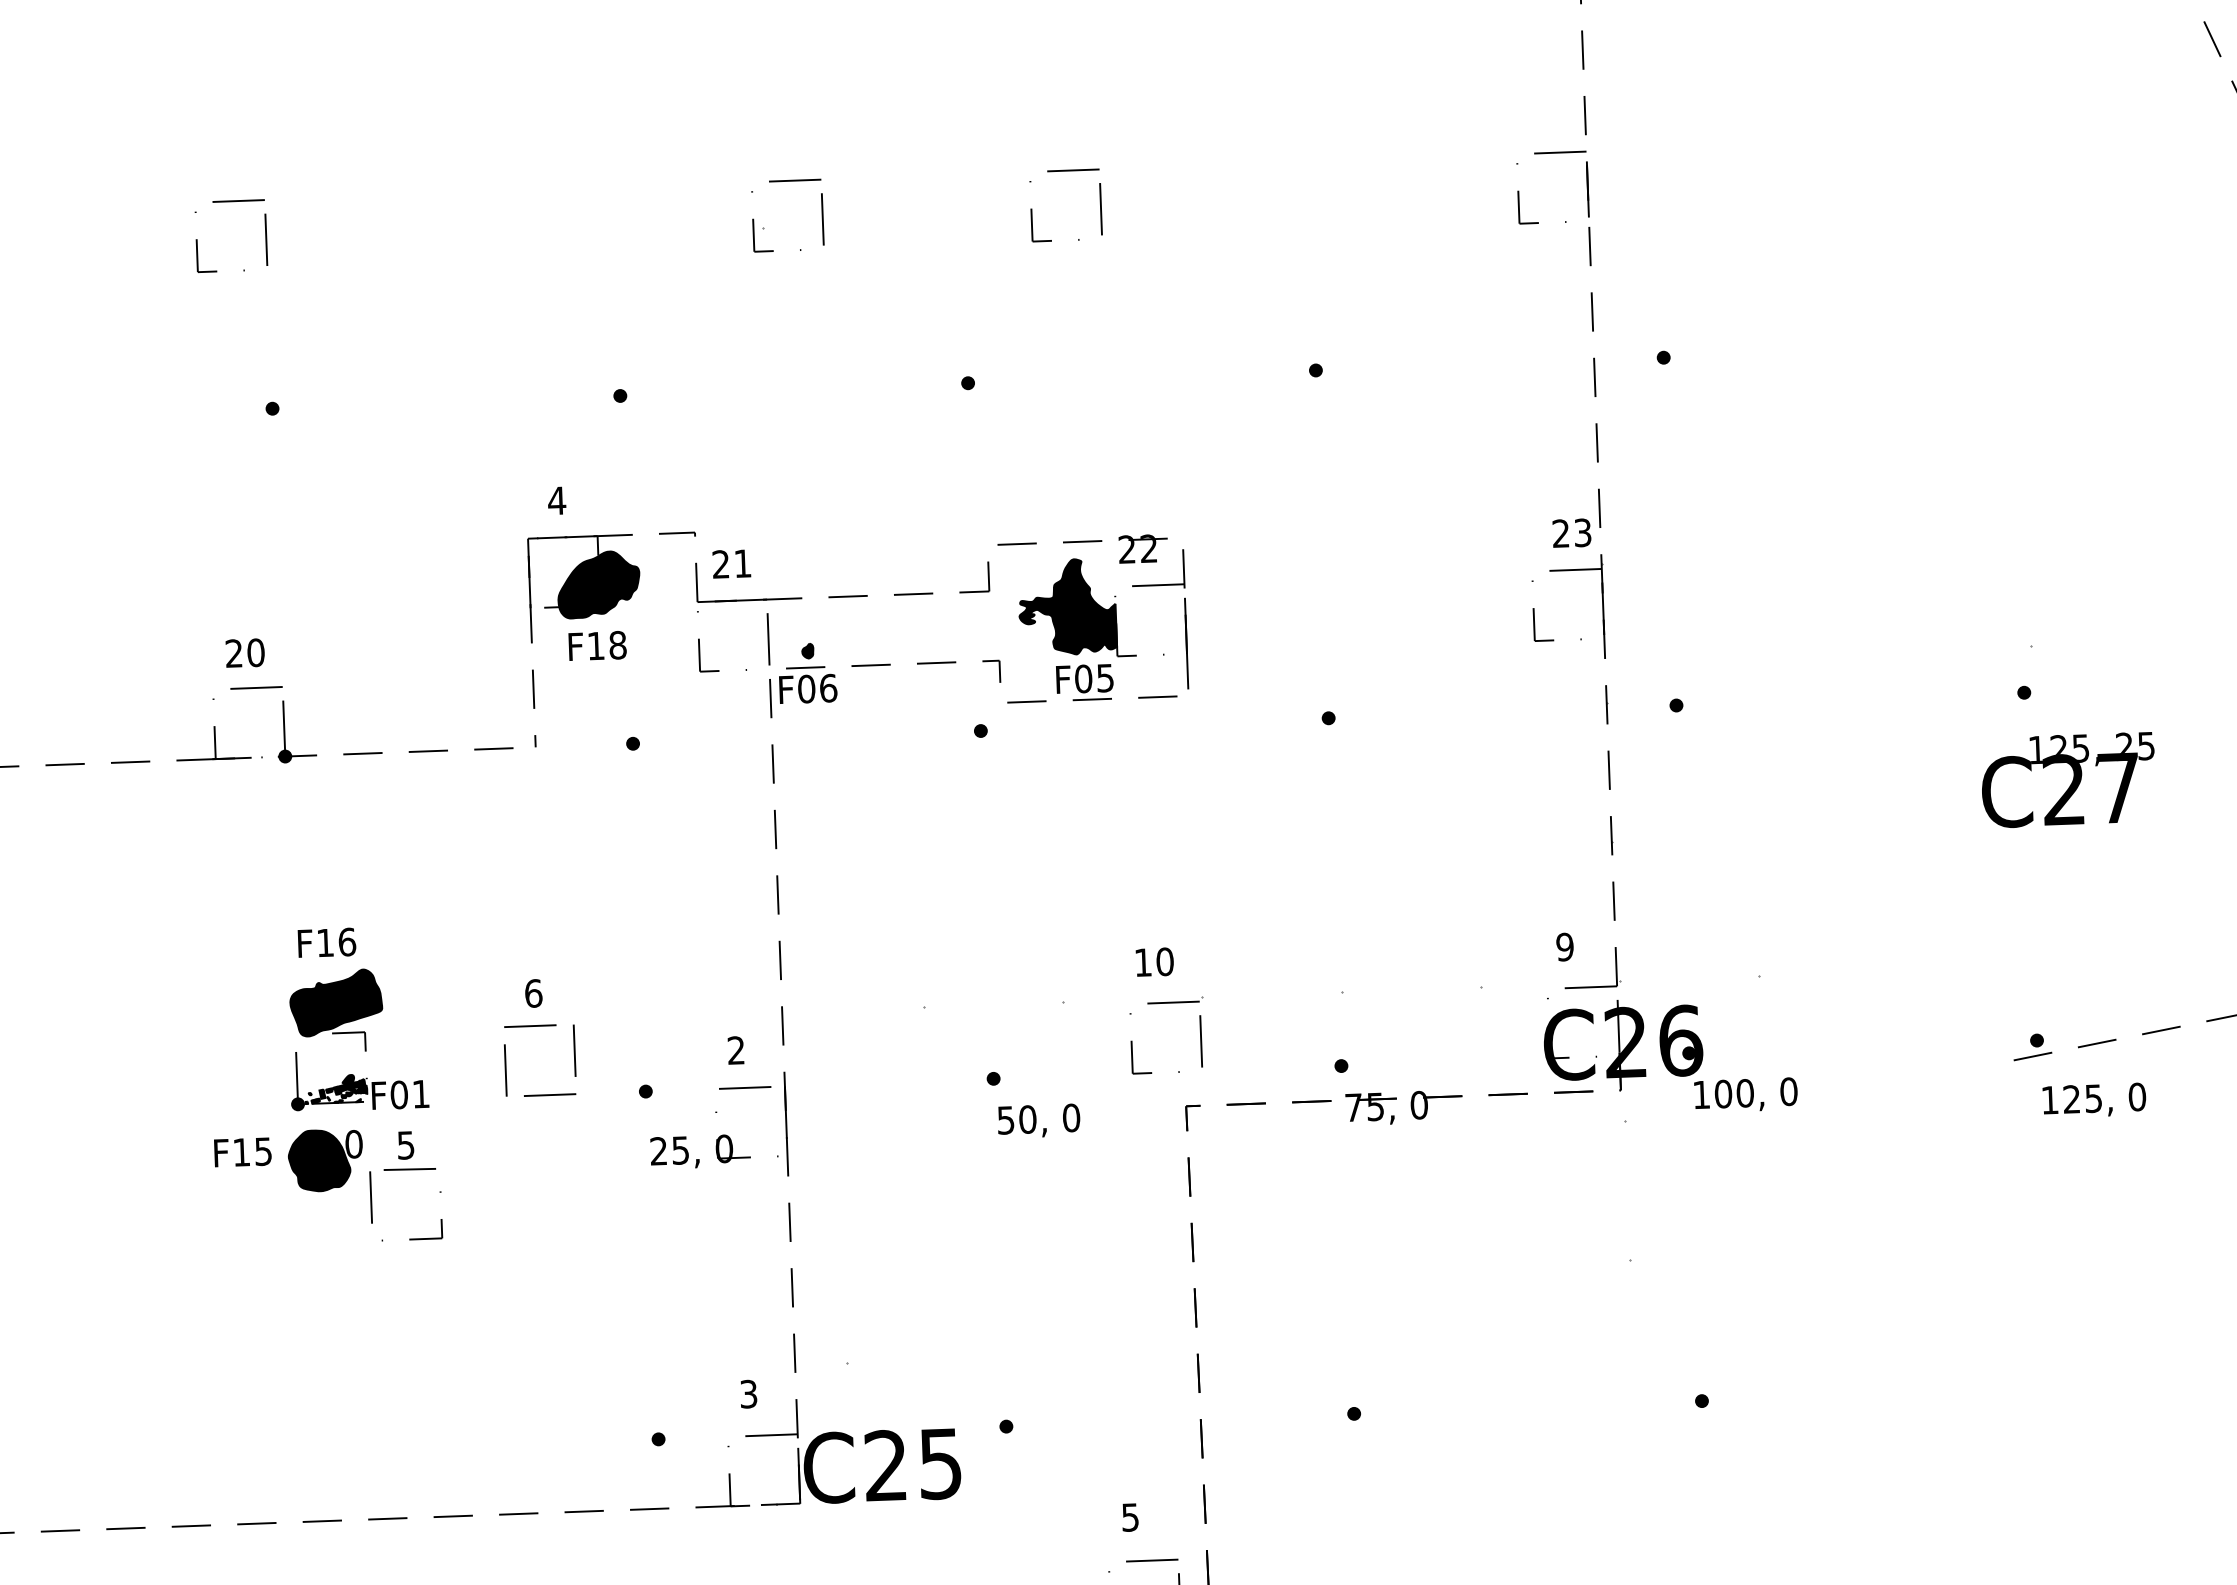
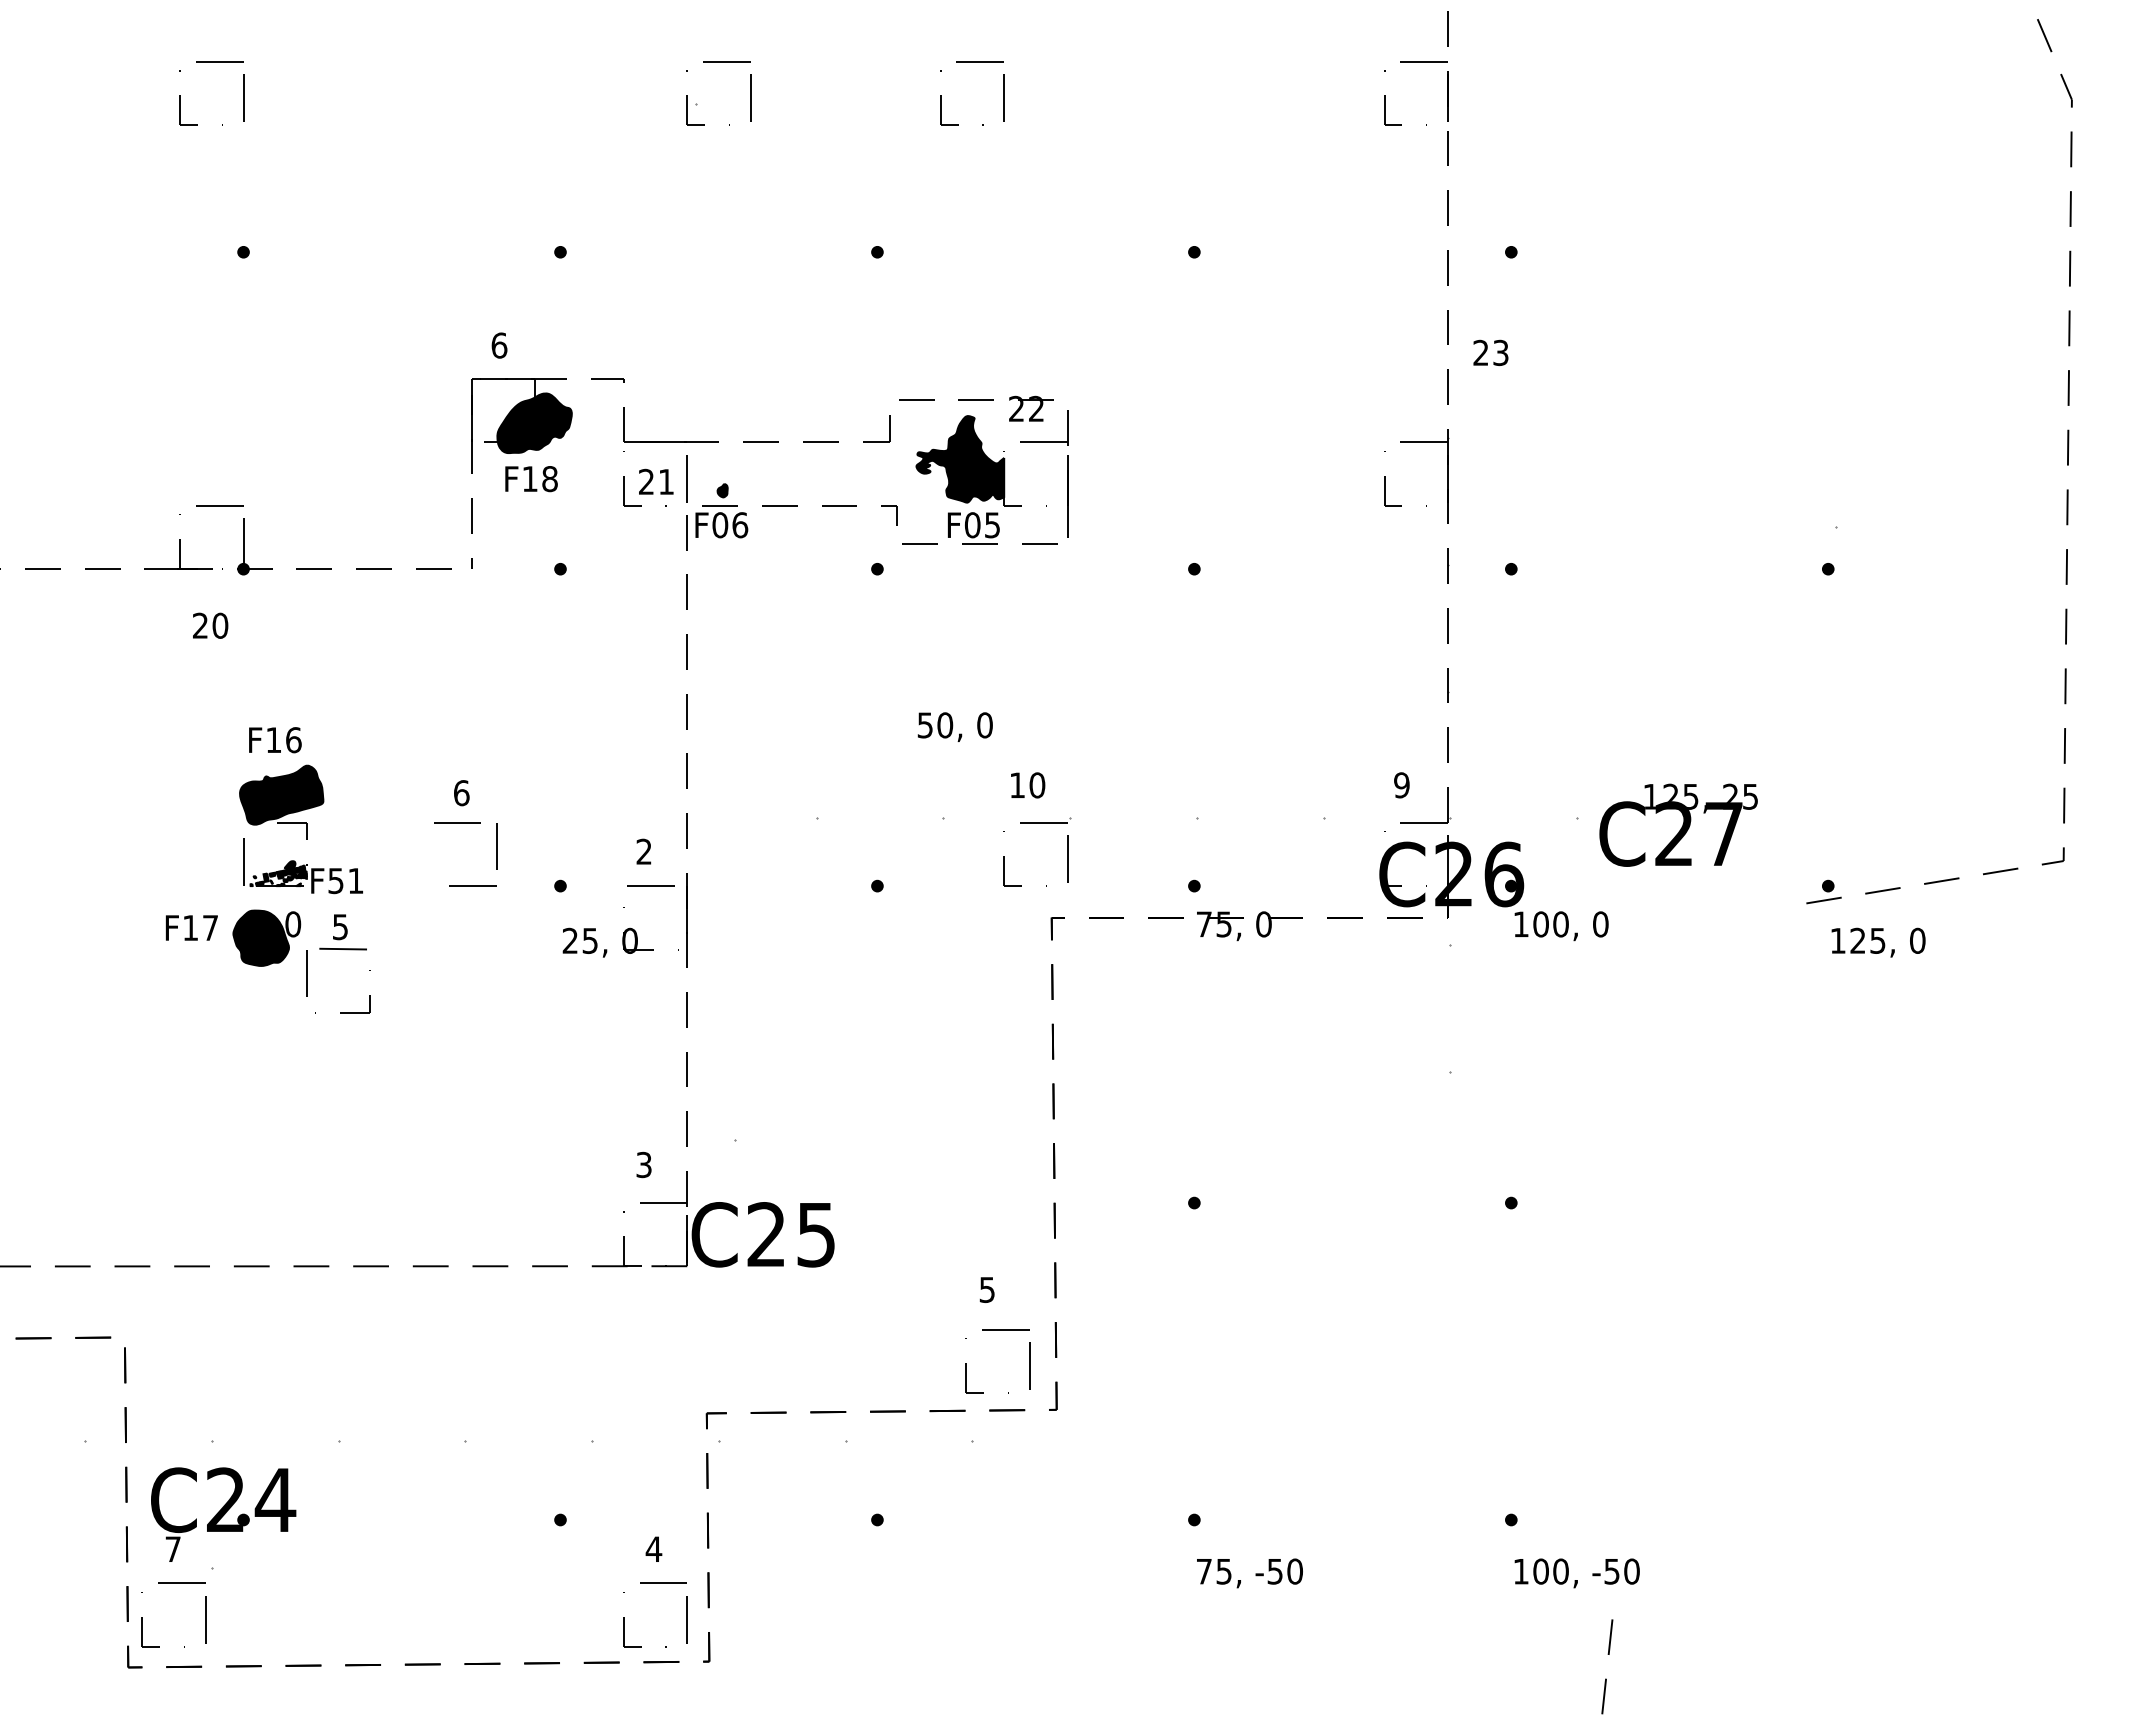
text: (557, 500) -> (499, 345), 4 -> 6
text: (1571, 532) -> (1490, 352), moved
text: (731, 563) -> (656, 481), moved
text: (245, 652) -> (210, 625), moved
text: (2068, 779) -> (1678, 824), moved
line: (505, 1069) -> (433, 861), removed
text: (398, 1095) -> (335, 881), F01 -> F51
fill: (297, 1103) -> (243, 885), removed
text: (1038, 1120) -> (954, 726), moved
text: (263, 1152) -> (210, 928), F15 -> F17
fill: (1006, 1425) -> (877, 1202), removed
fill: (658, 1438) -> (560, 1202), removed

